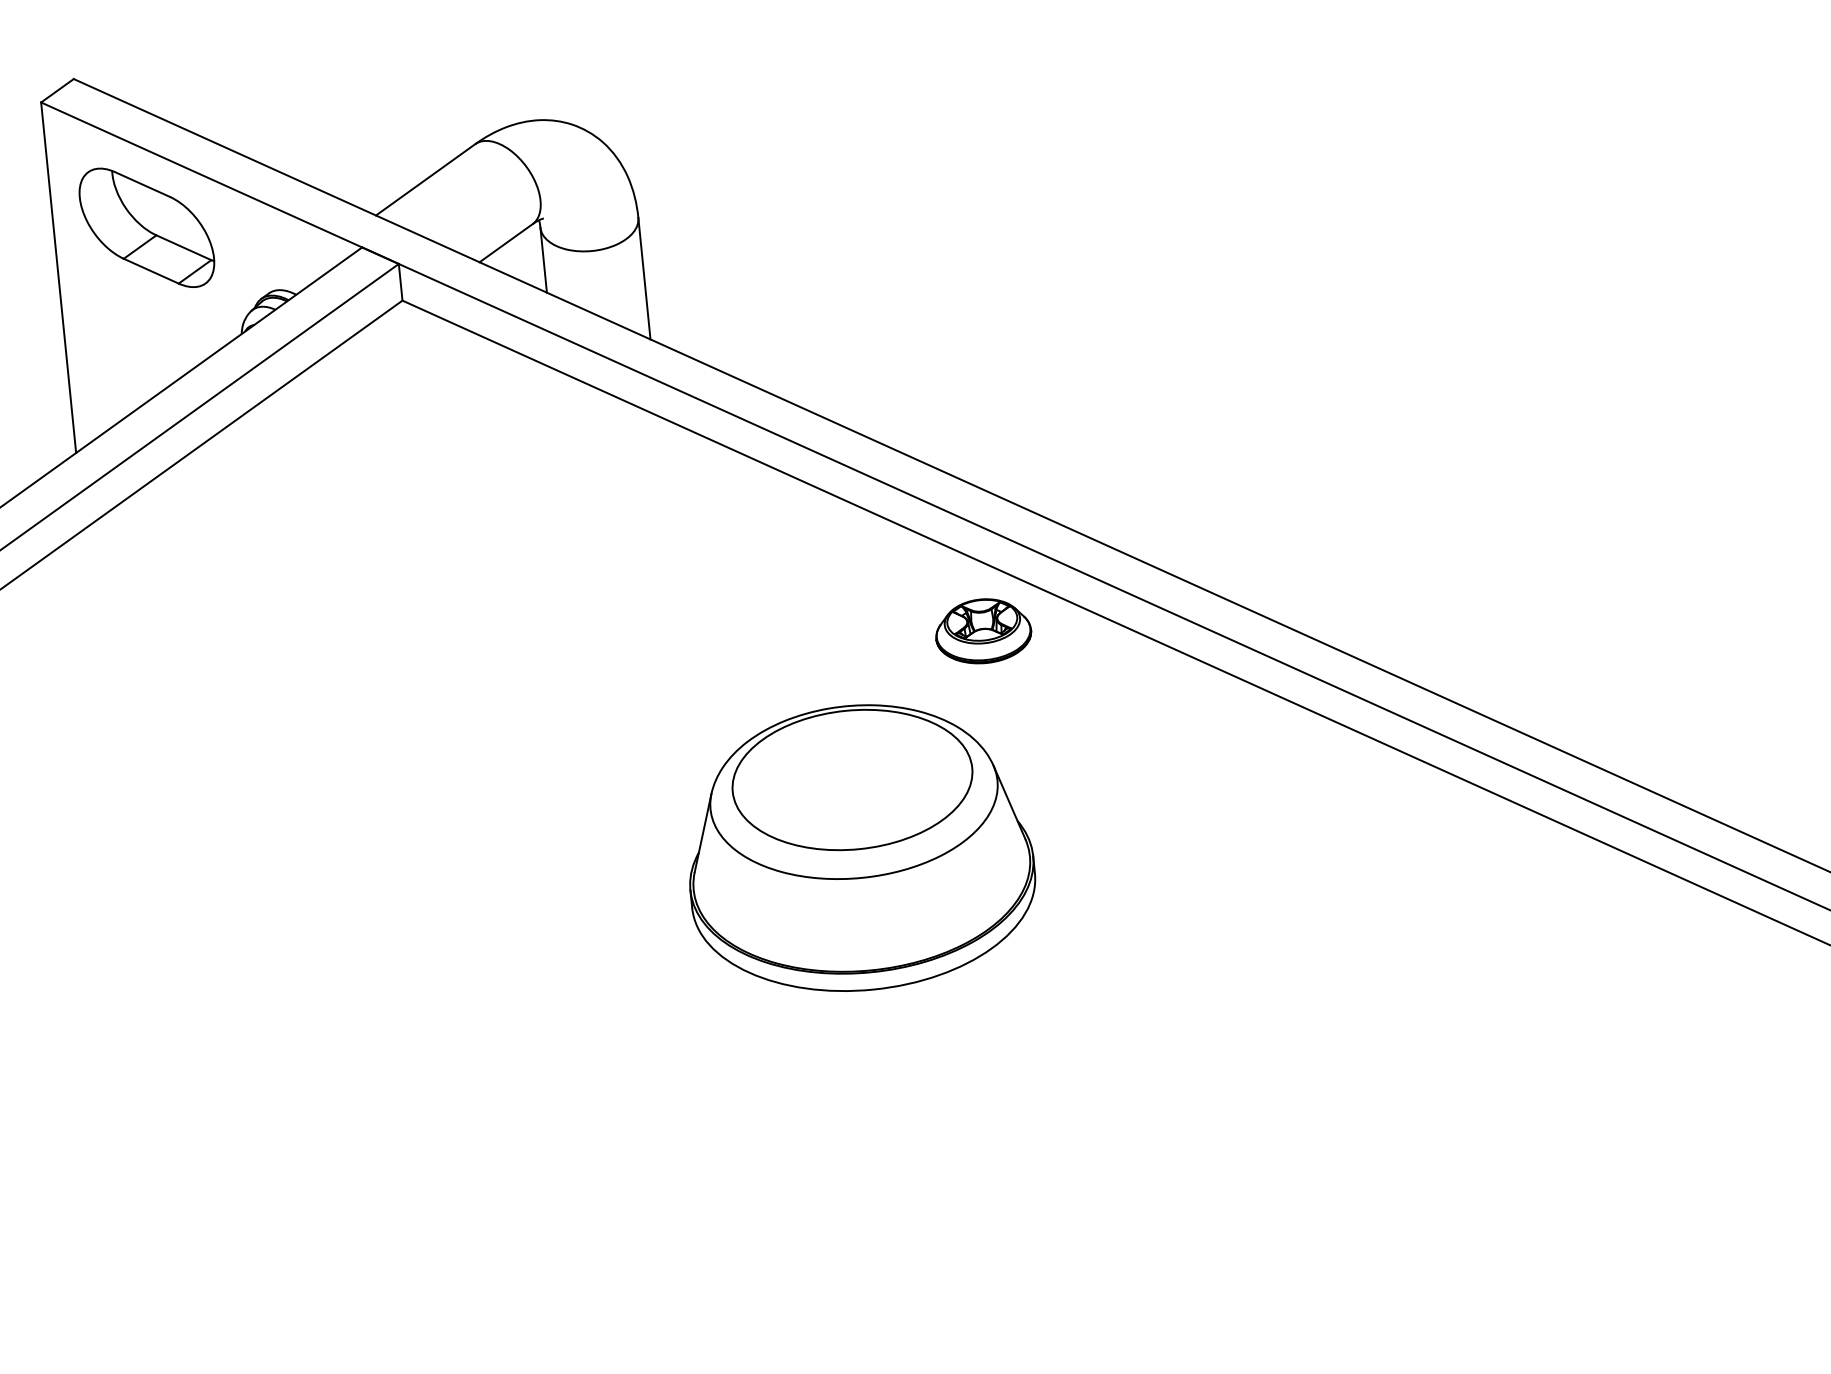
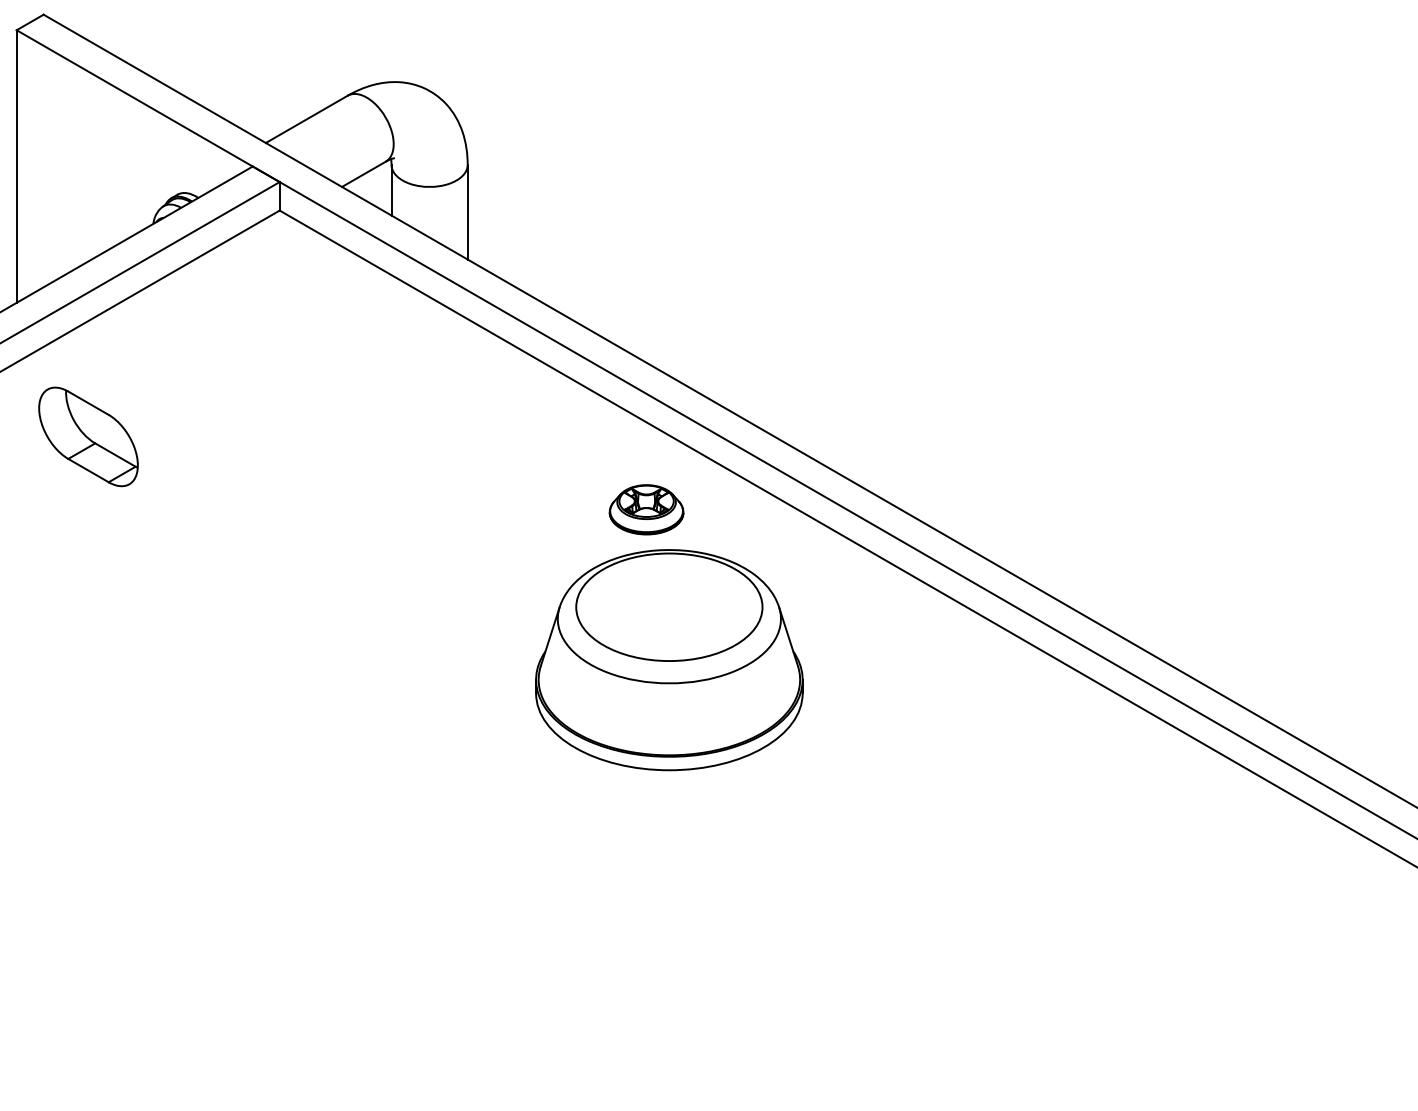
part: (146, 227) -> (88, 436), moved
part: (983, 630) -> (646, 509), moved
part: (859, 848) -> (669, 660), moved

